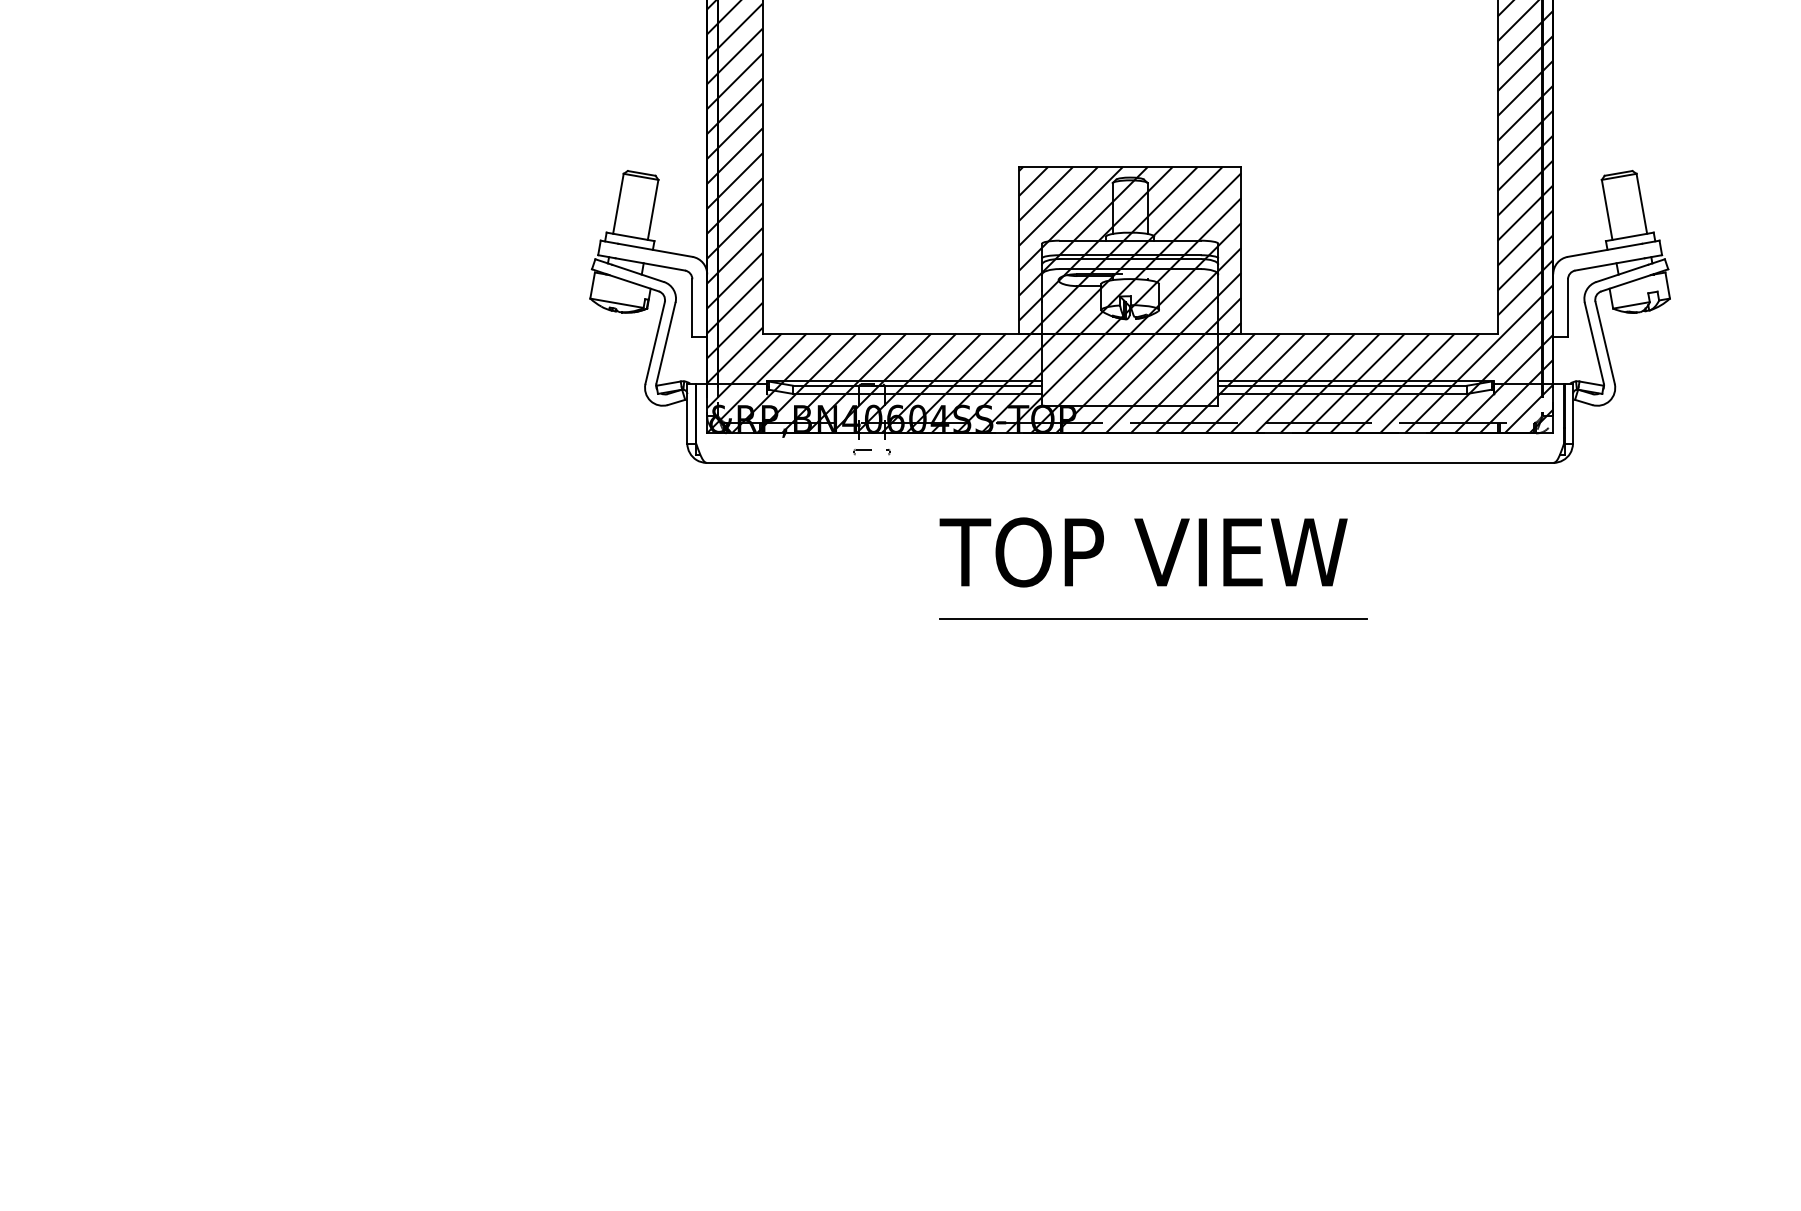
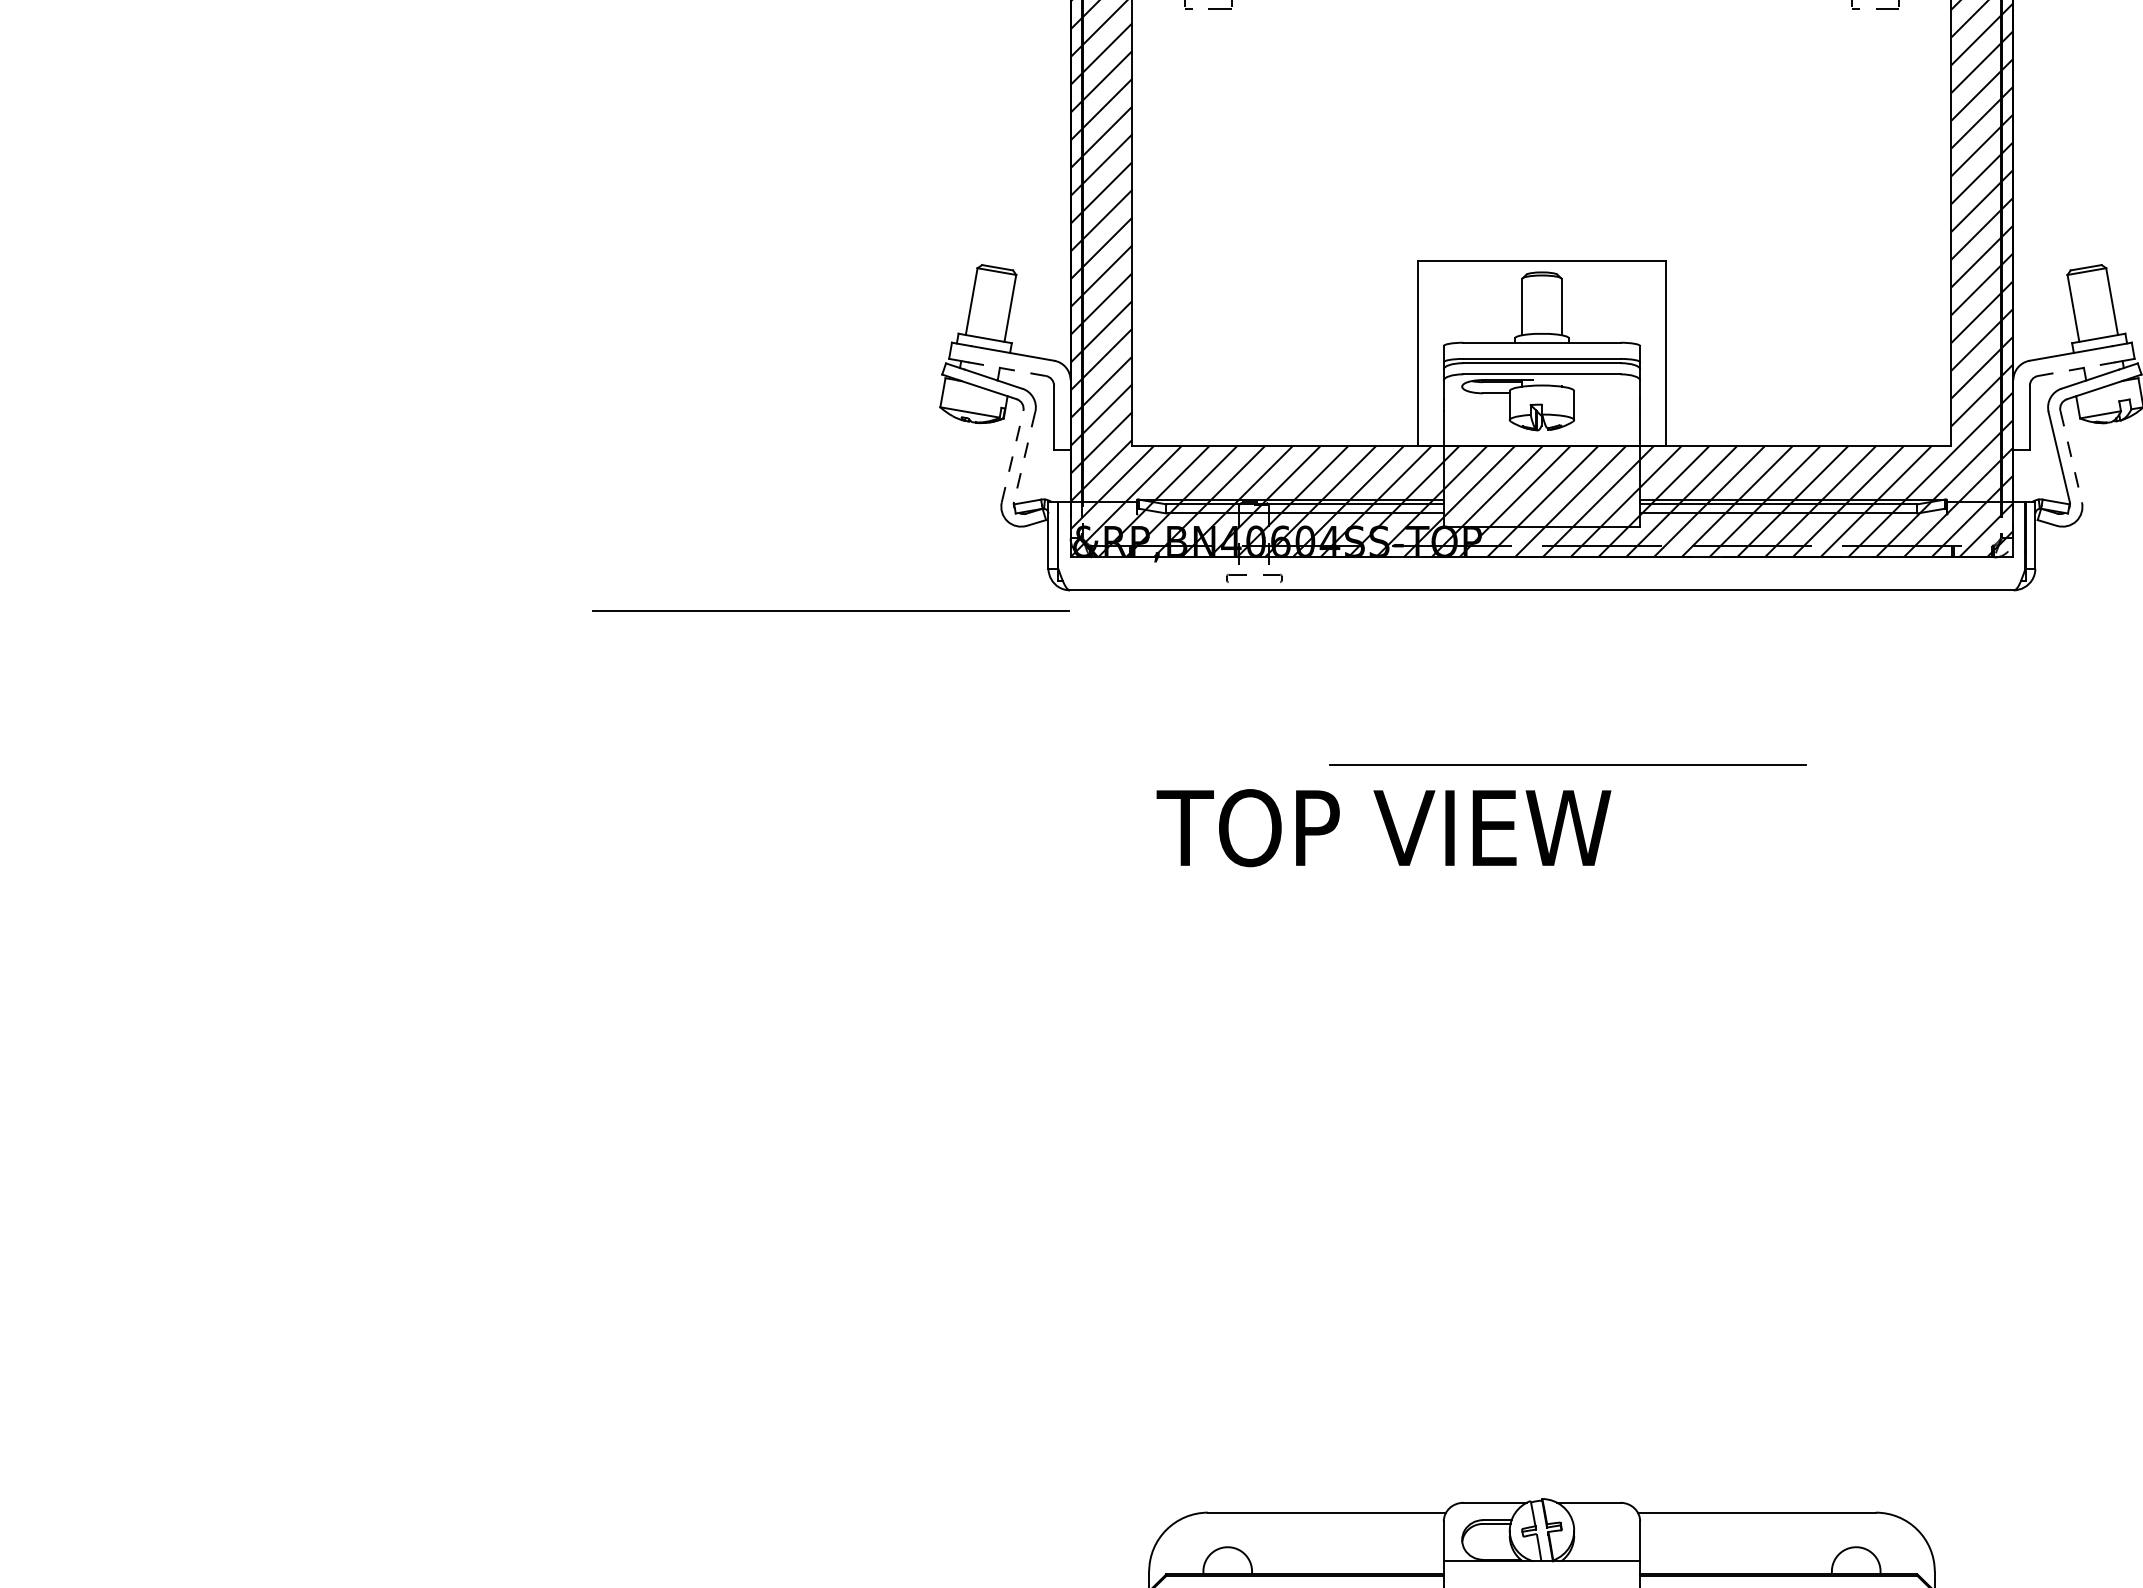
hatch: (1129, 250) -> (1541, 353), removed
line: (650, 264) -> (1007, 369), solid -> dashed
line: (1609, 264) -> (2076, 369), solid -> dashed
line: (655, 342) -> (1012, 456), solid -> dashed
line: (1605, 342) -> (2071, 456), solid -> dashed
line: (665, 343) -> (1024, 457), solid -> dashed
part: (871, 451) -> (1253, 577), size x1.4
line: (491, 480) -> (830, 610), added
text: (1143, 552) -> (1383, 828), moved

